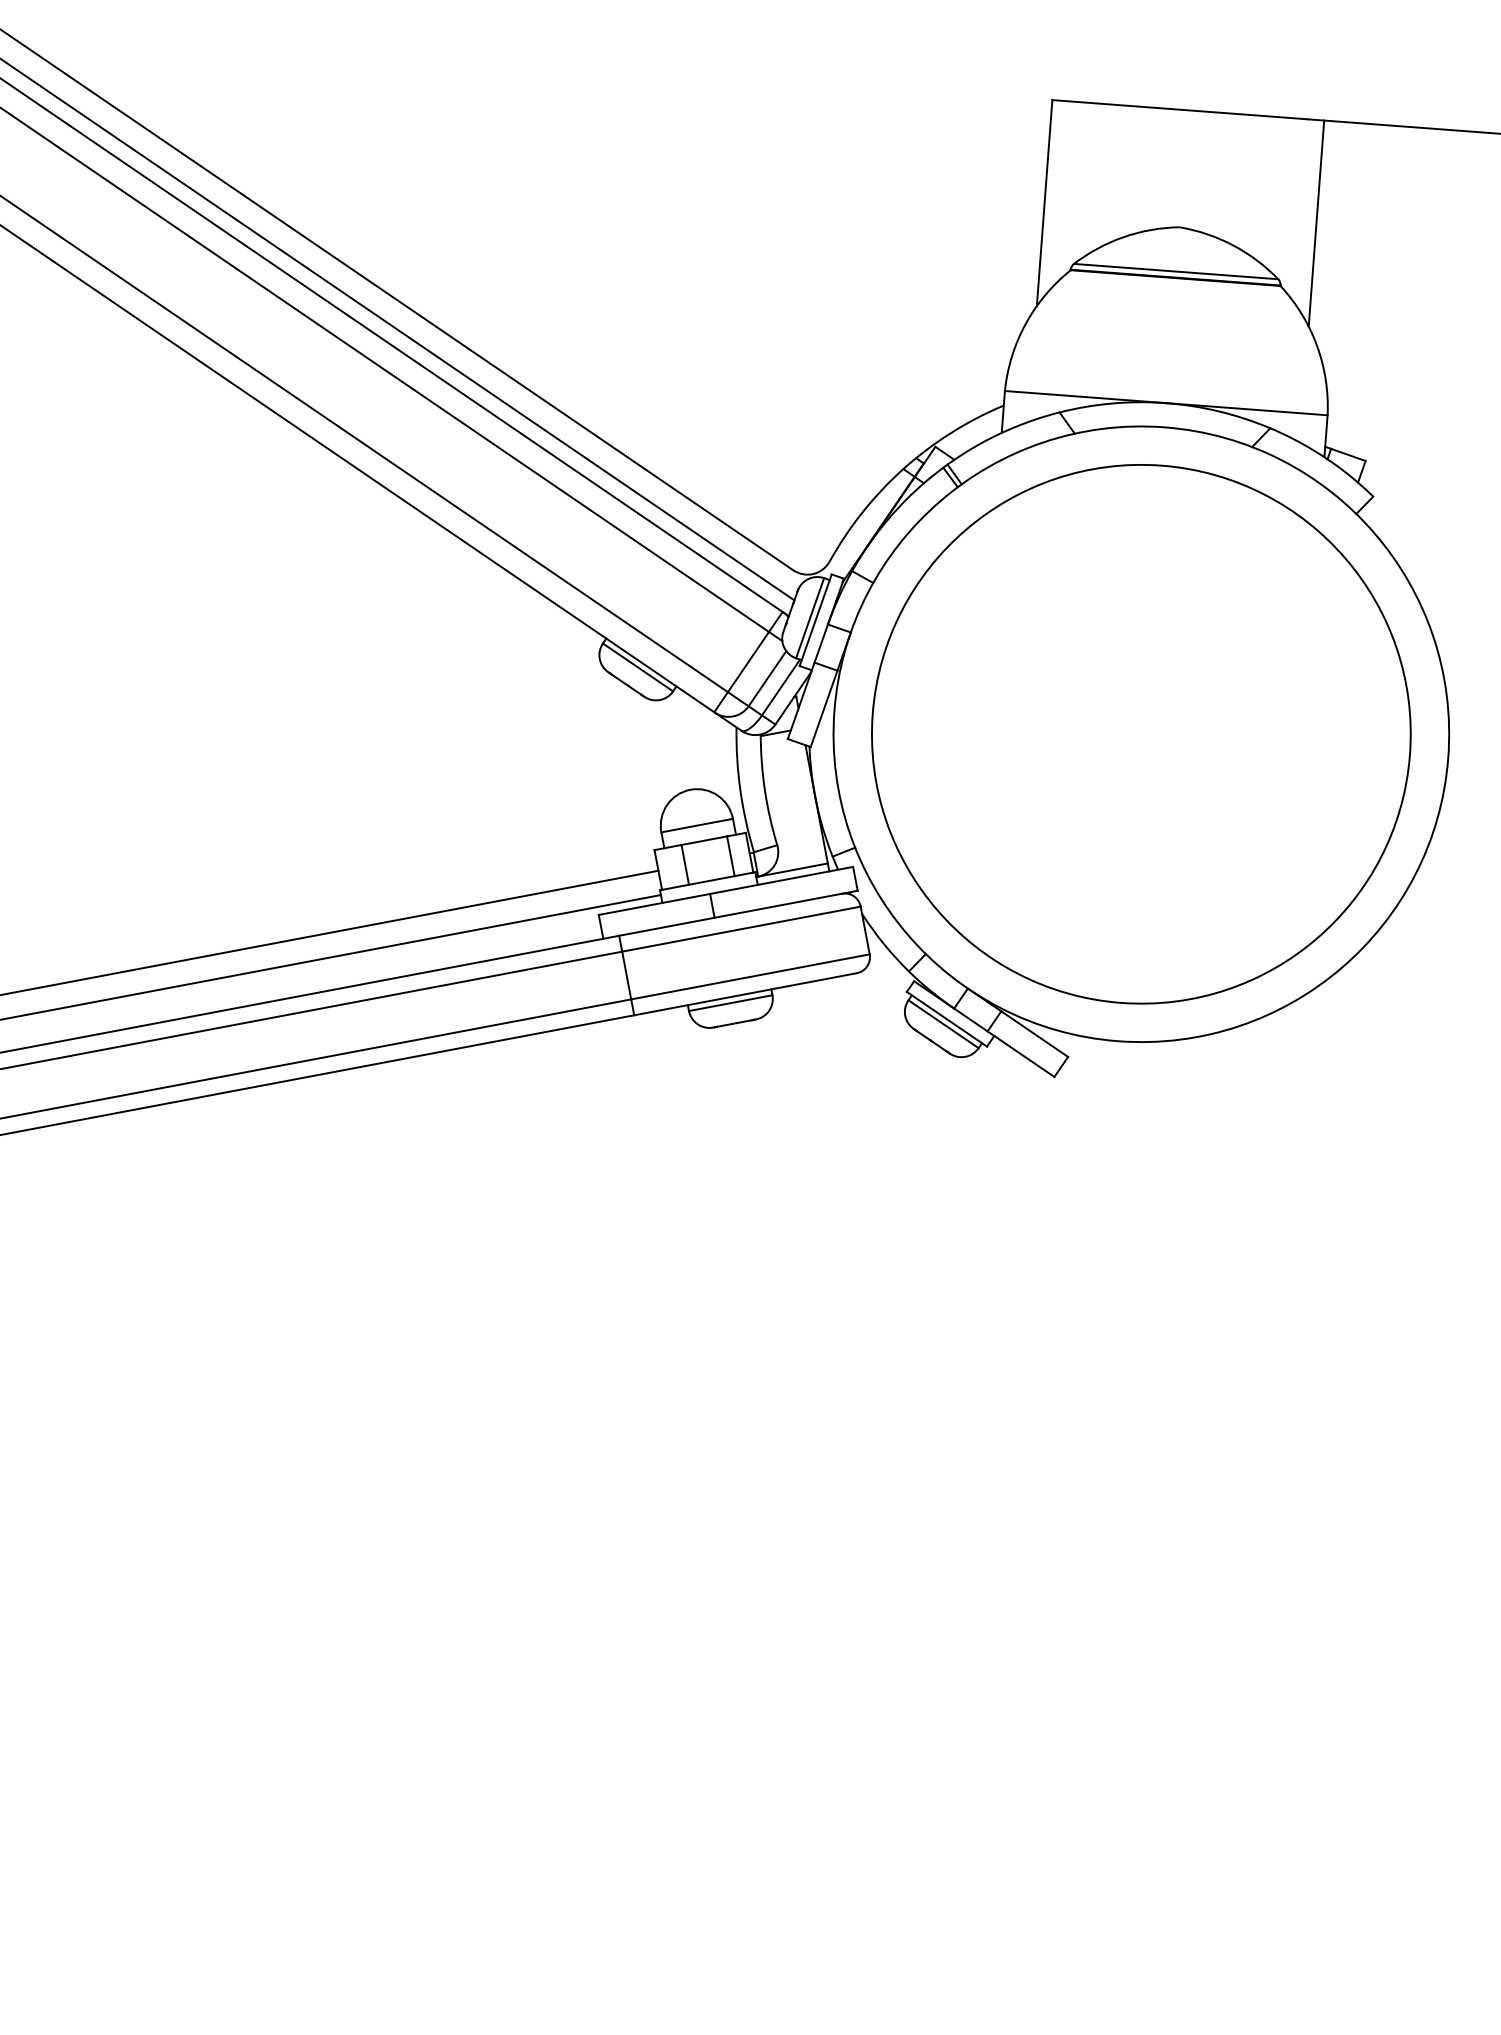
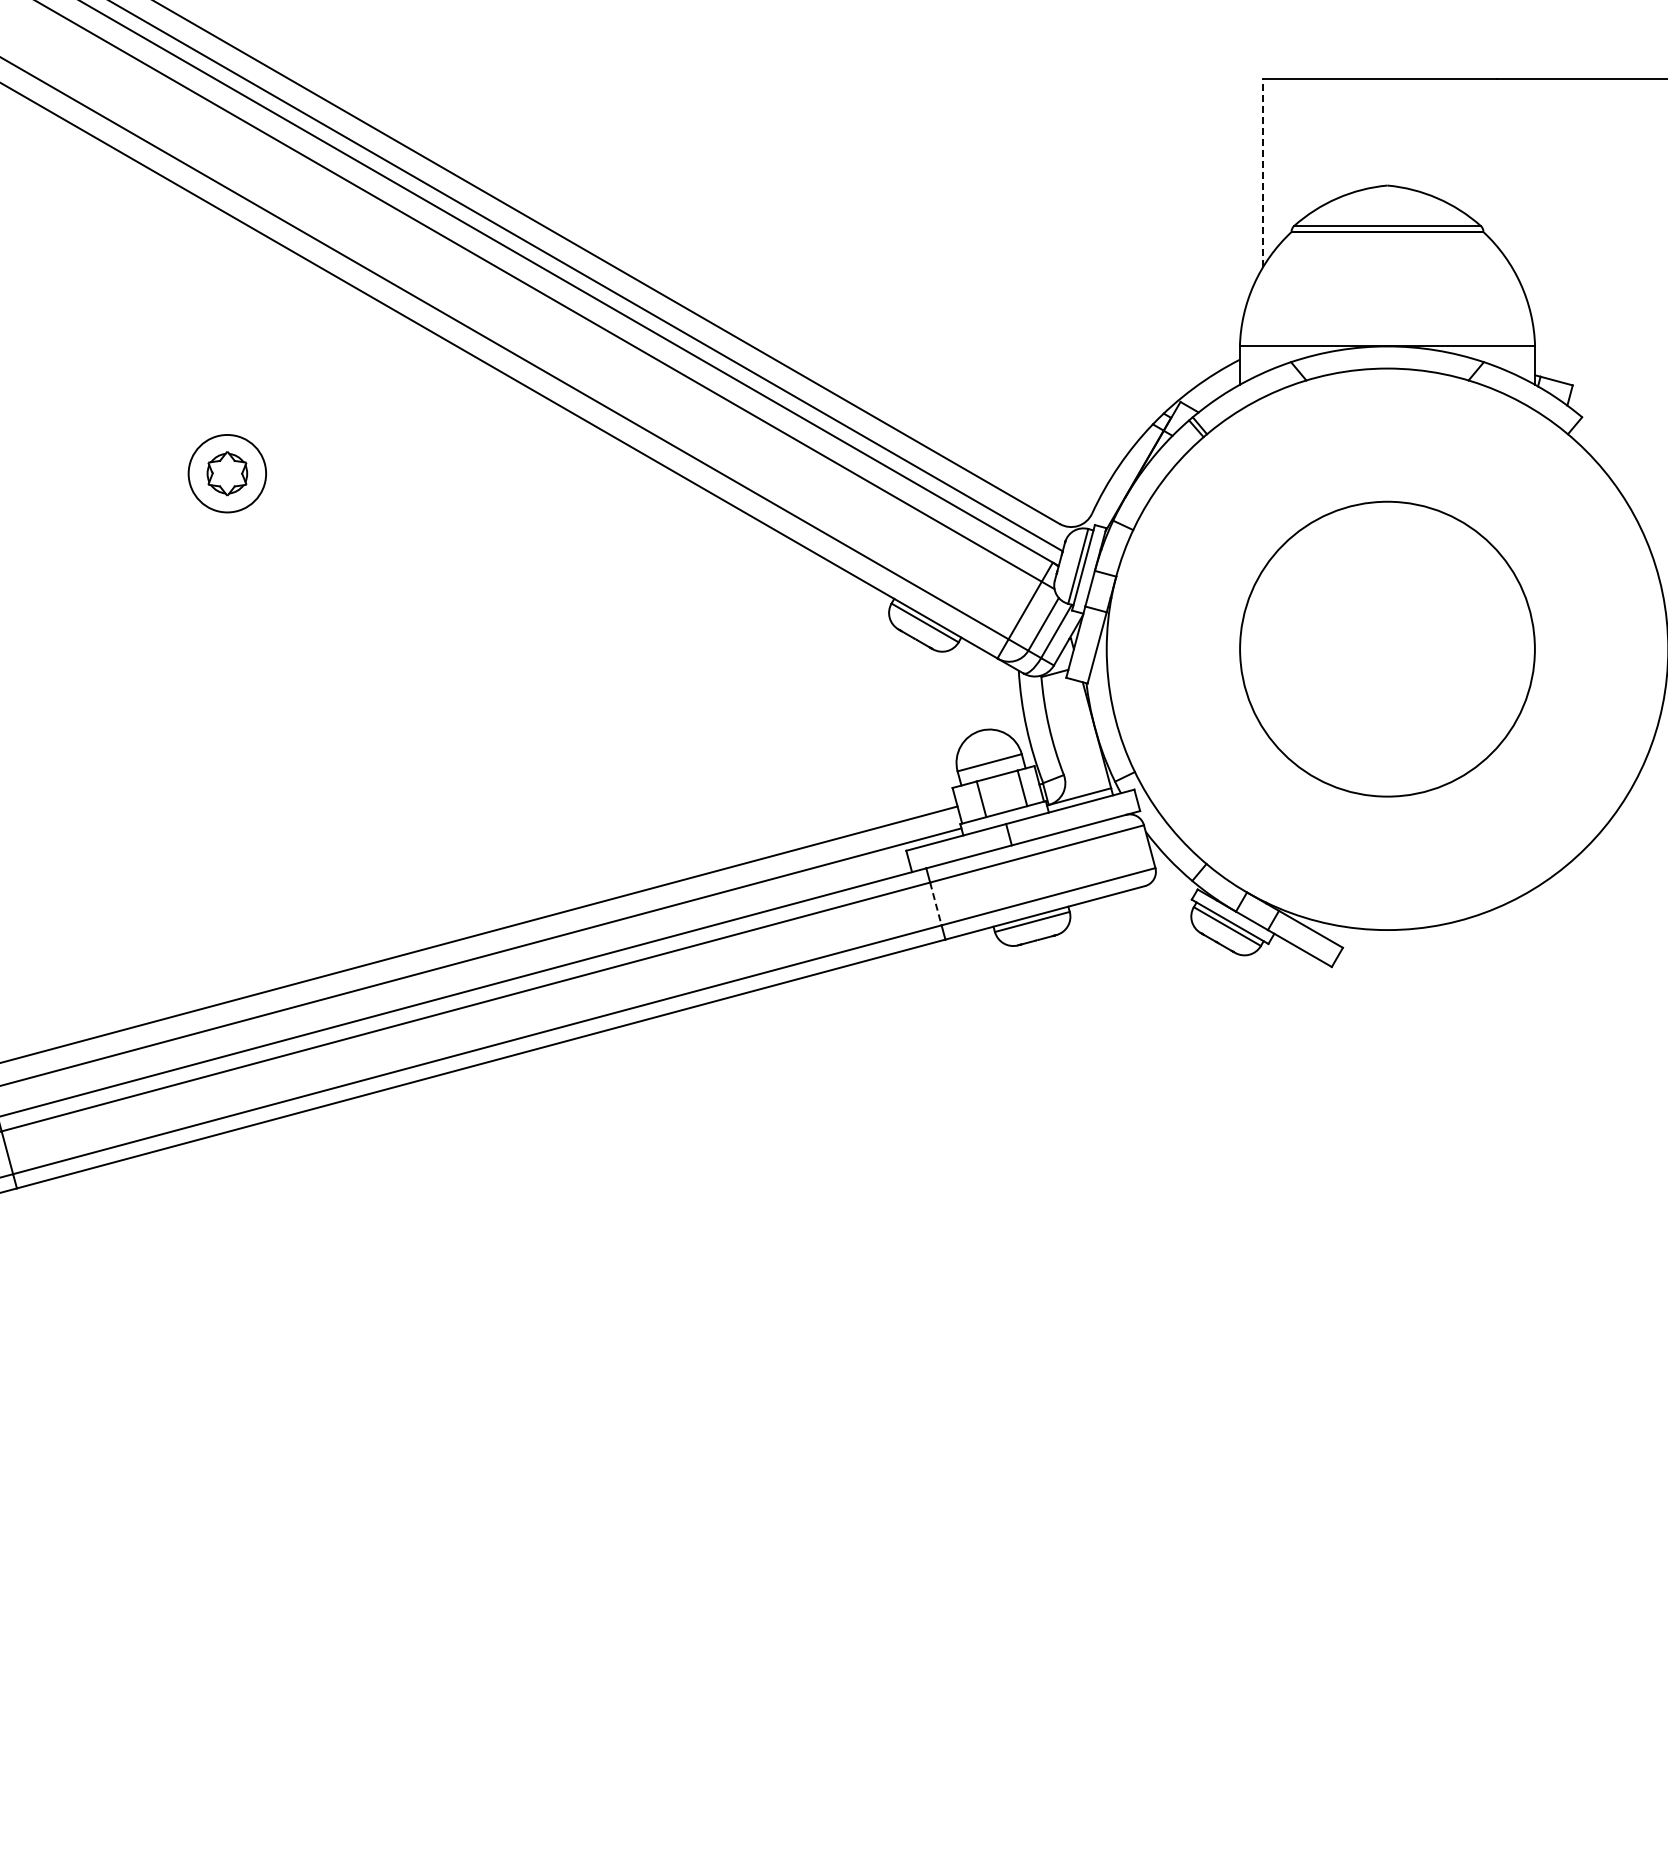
line: (1045, 202) -> (1263, 172), solid -> dashed
line: (1316, 223) -> (1511, 172), removed
circle: (1141, 733) -> (1387, 648), size x0.6
line: (627, 976) -> (936, 904), solid -> dashed

